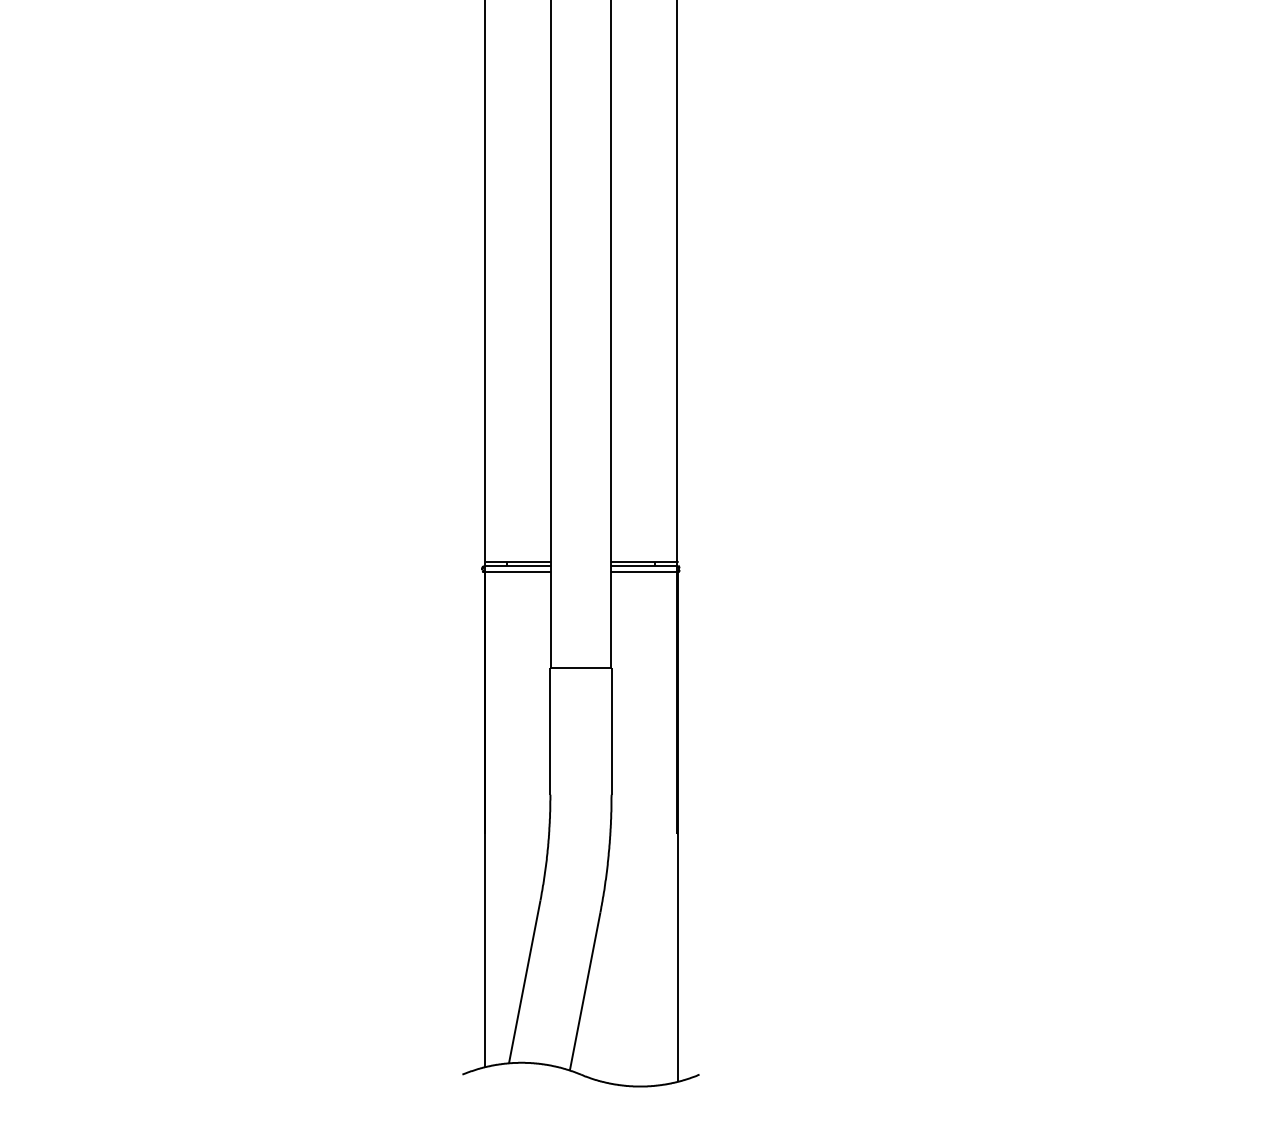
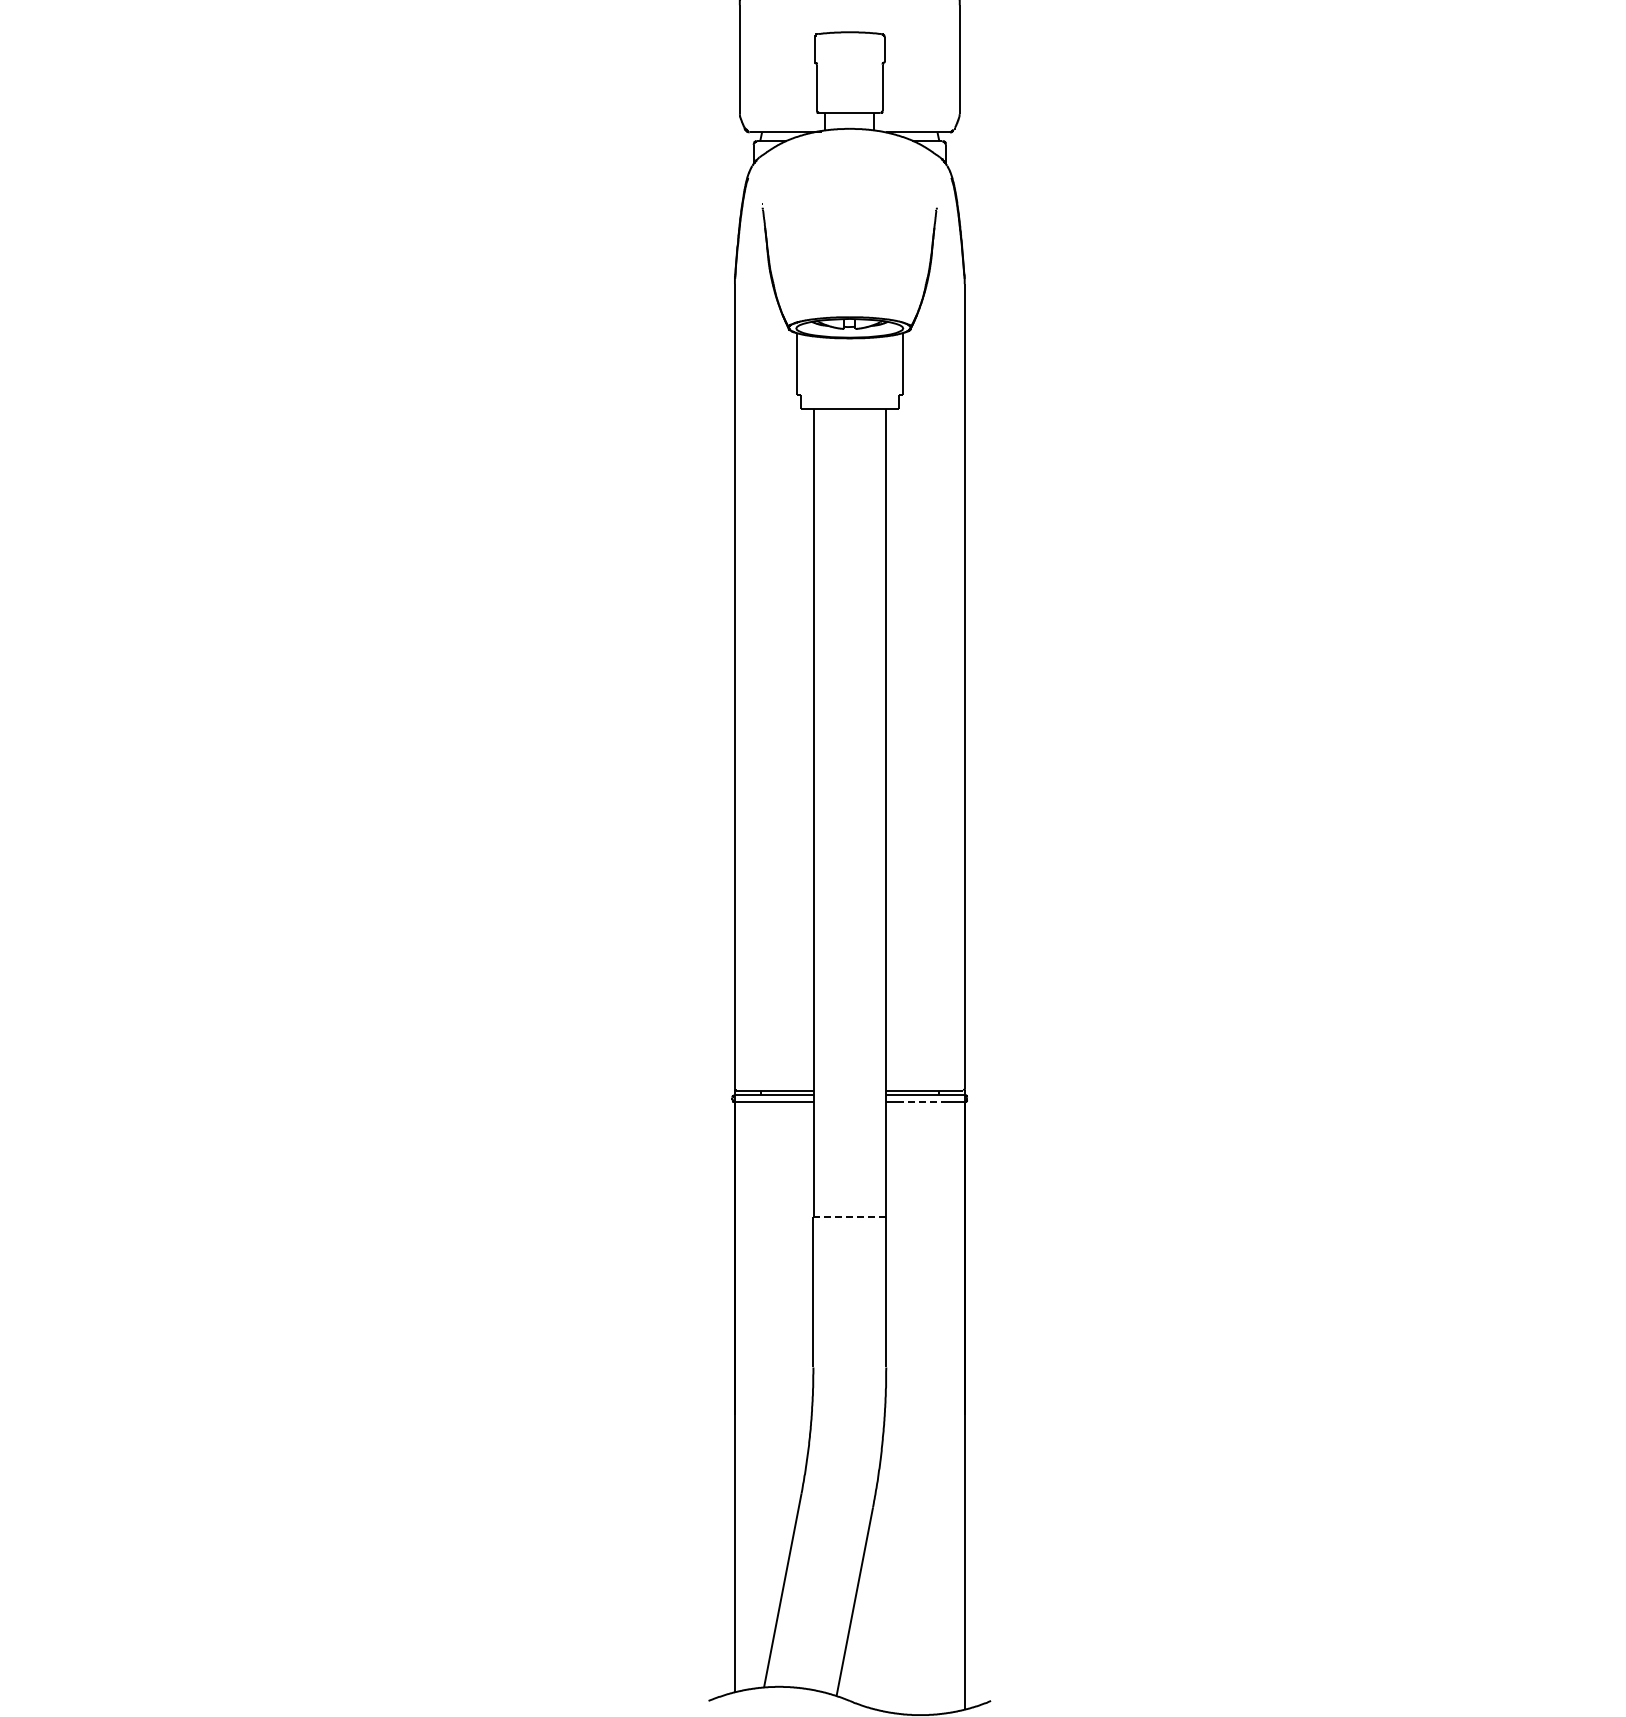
line: (643, 571) -> (924, 1101), solid -> dashed
line: (580, 668) -> (849, 1217), solid -> dashed

